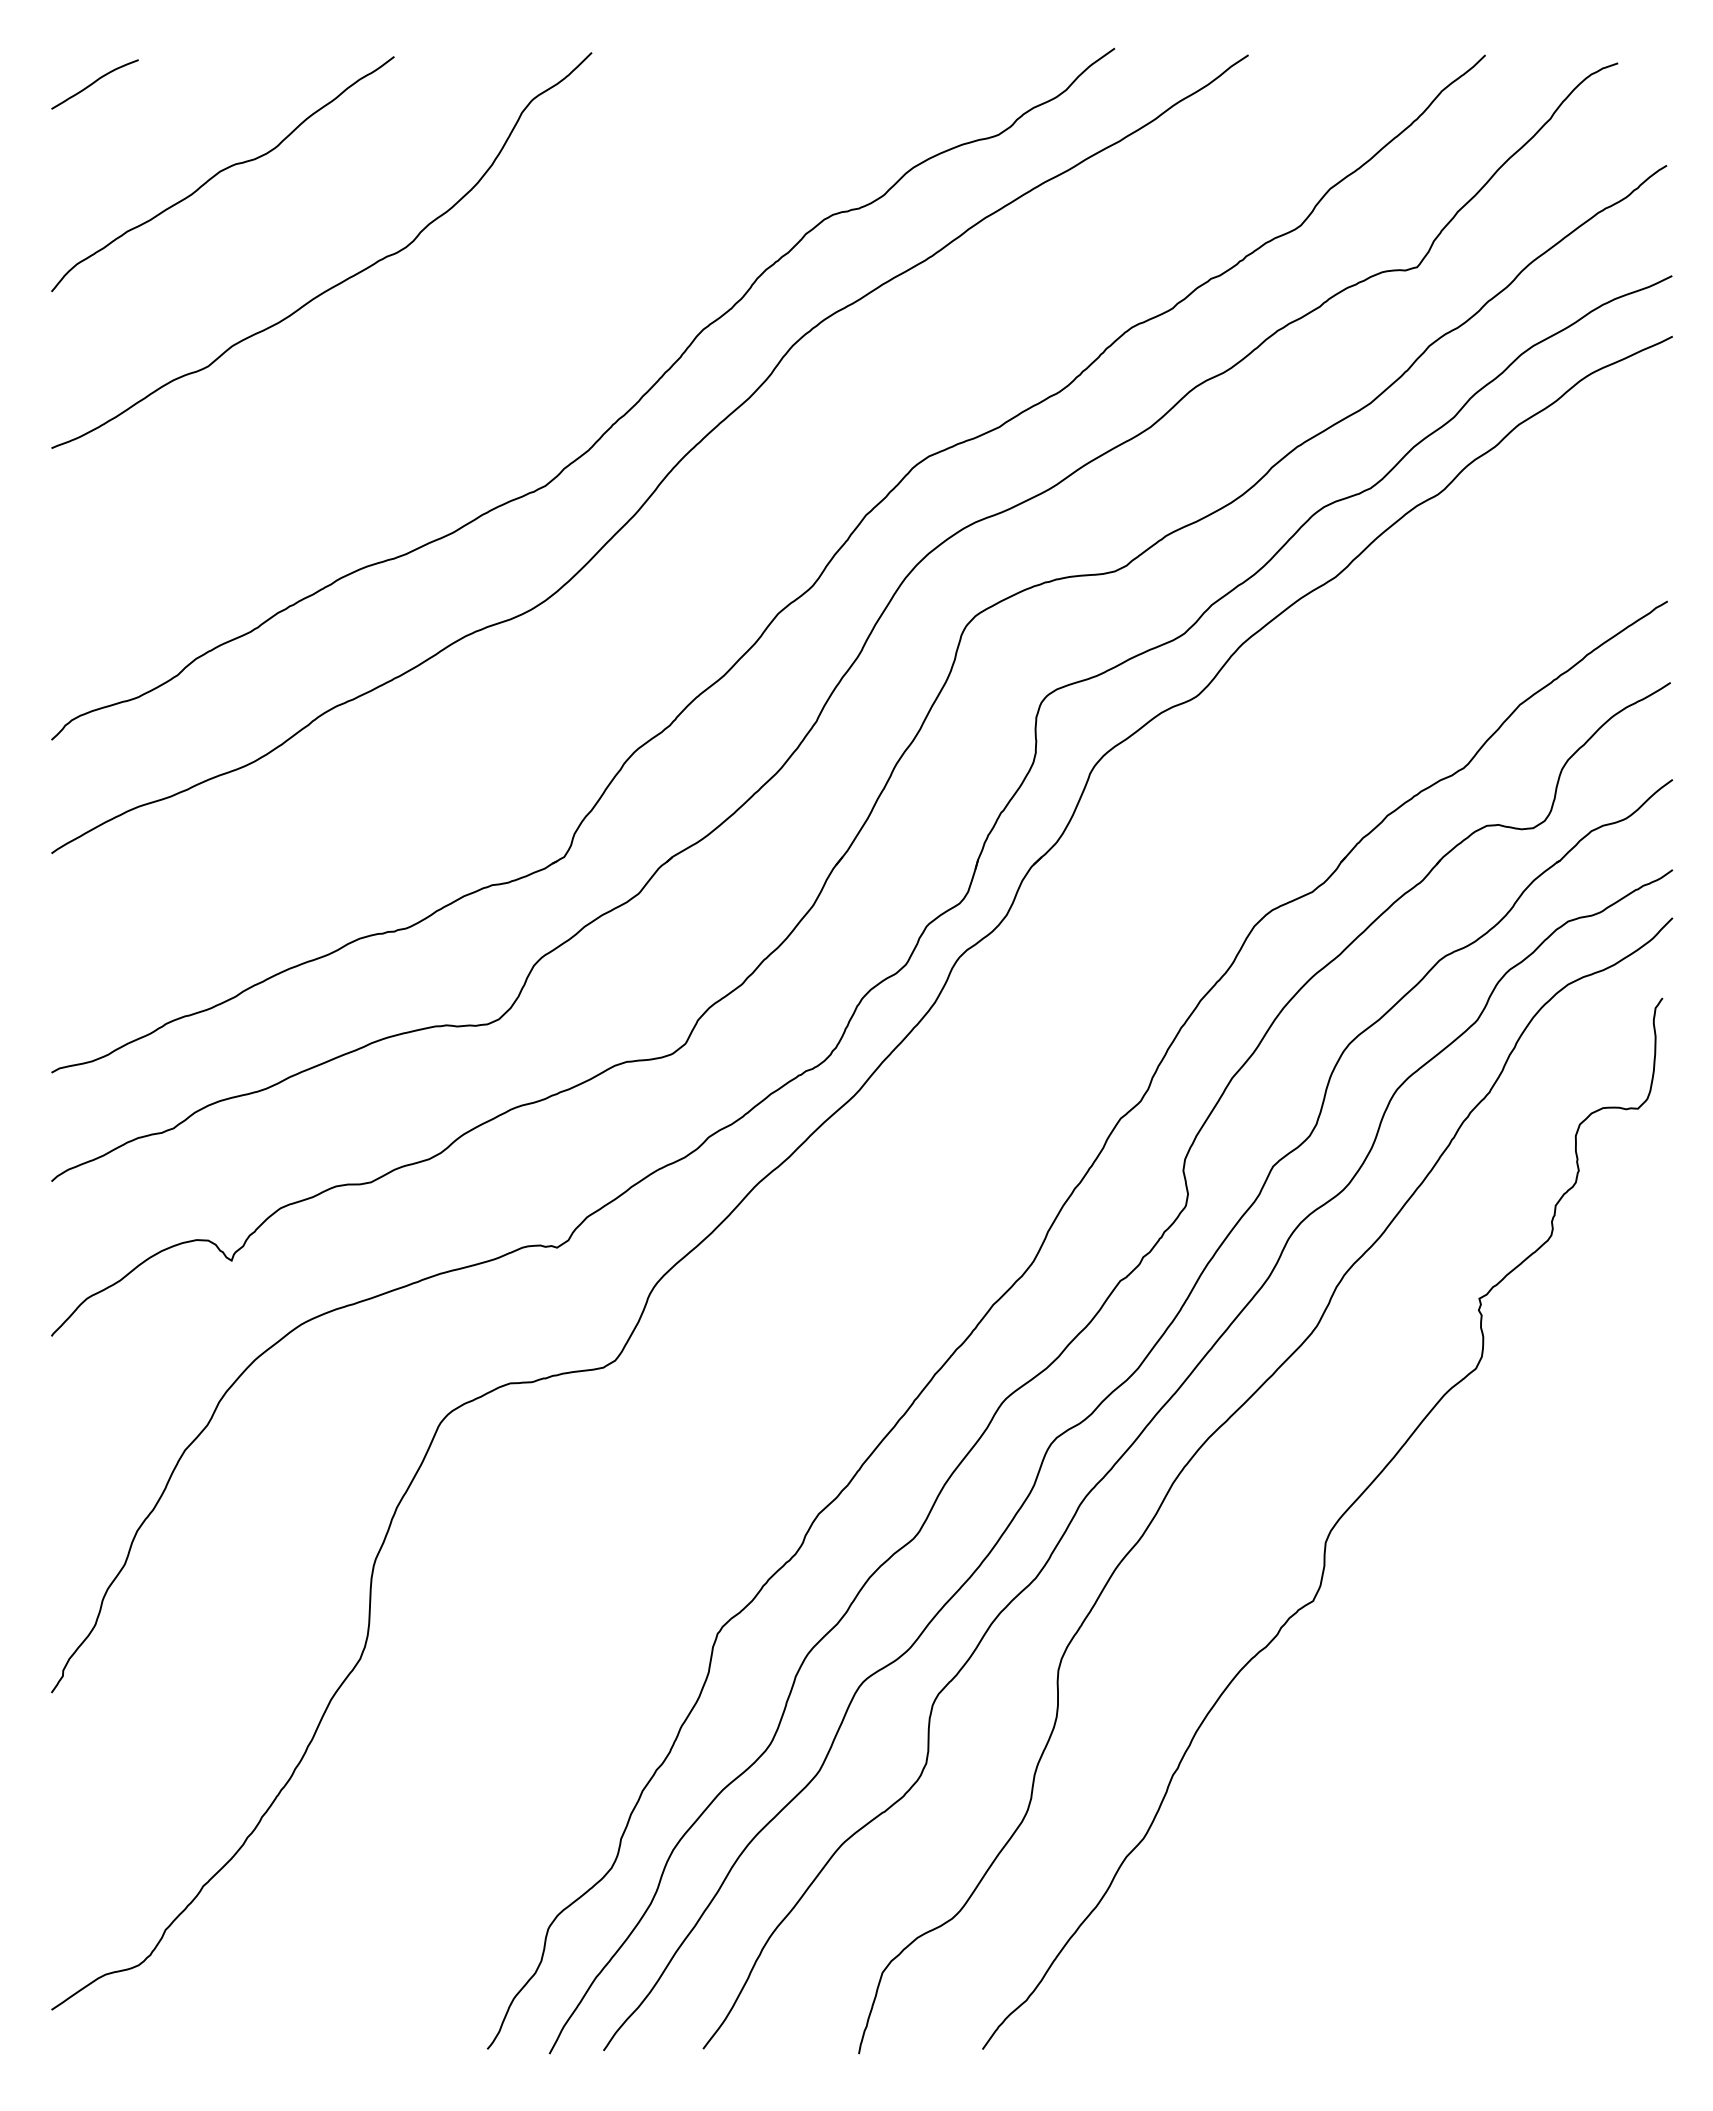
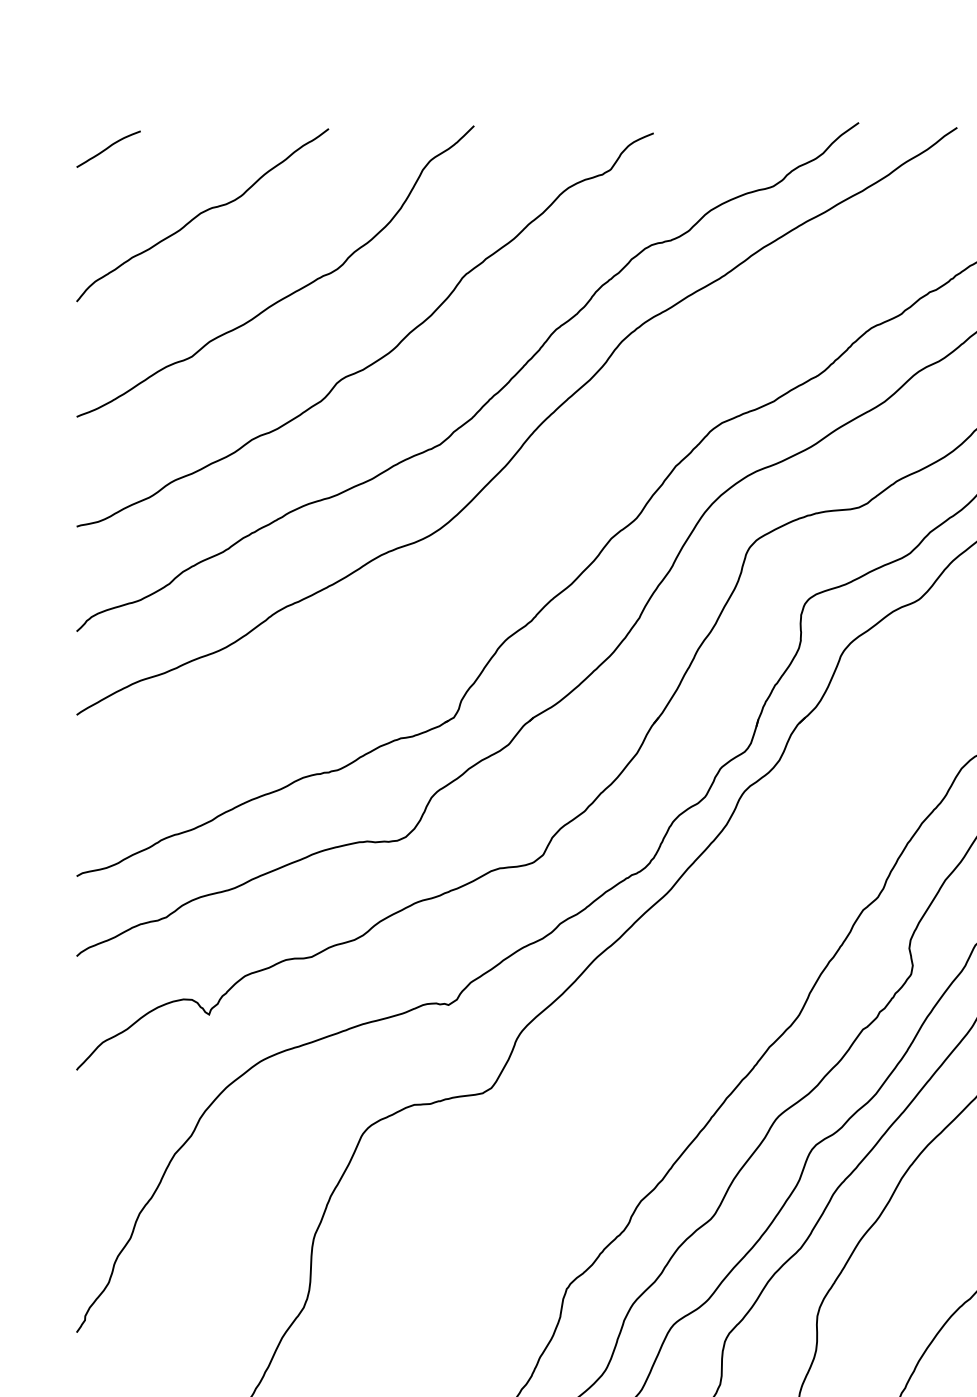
curve: (466, 366) -> (381, 356), added

